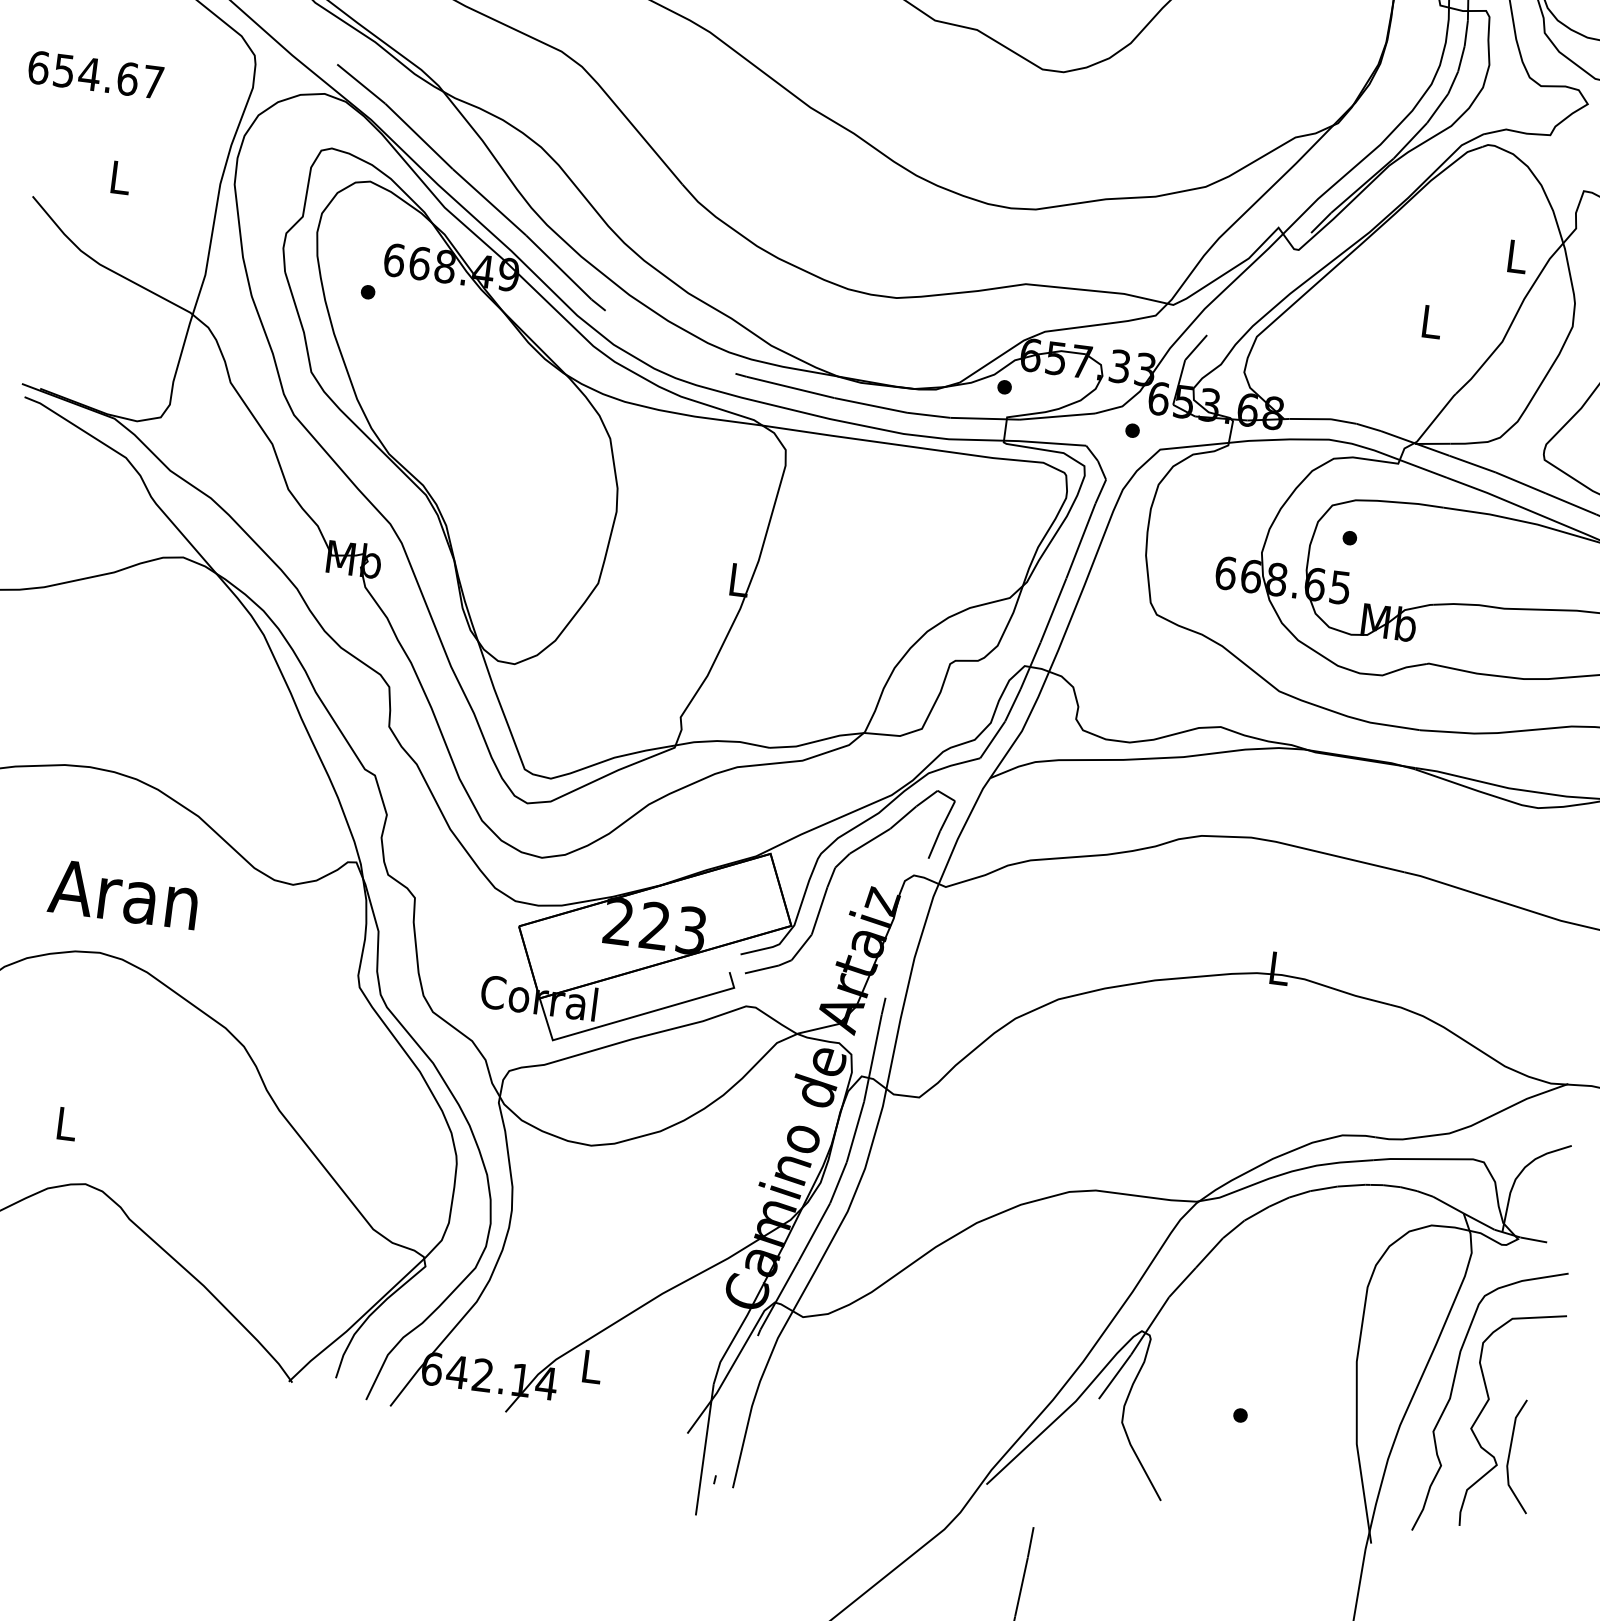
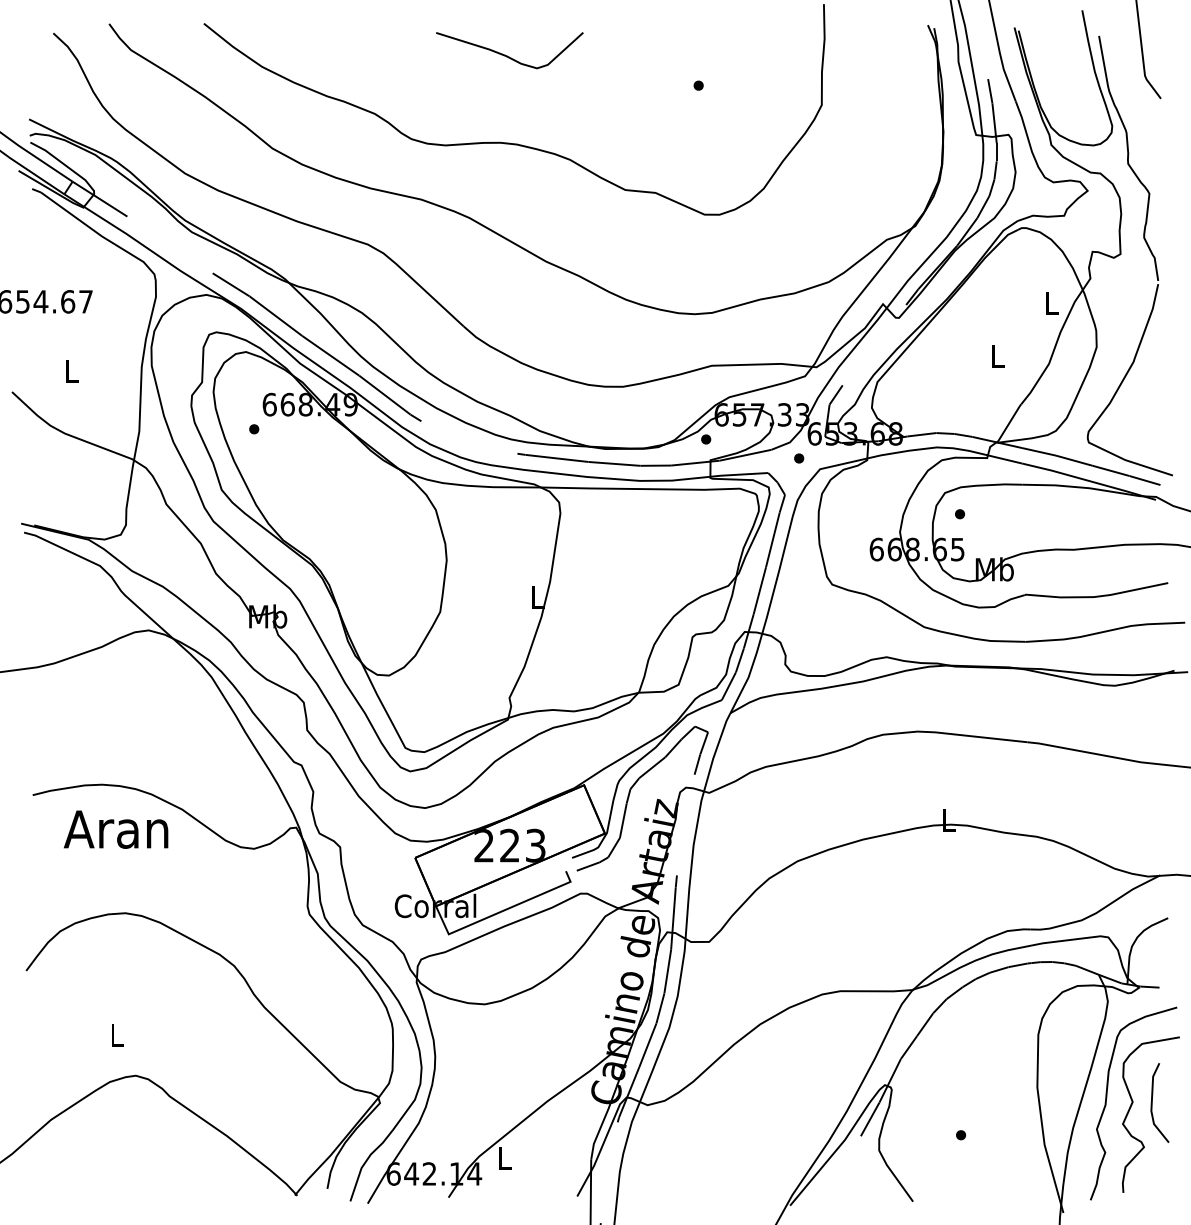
text: (123, 894) -> (115, 829), moved
line: (1510, 1454) -> (1152, 1102), moved

